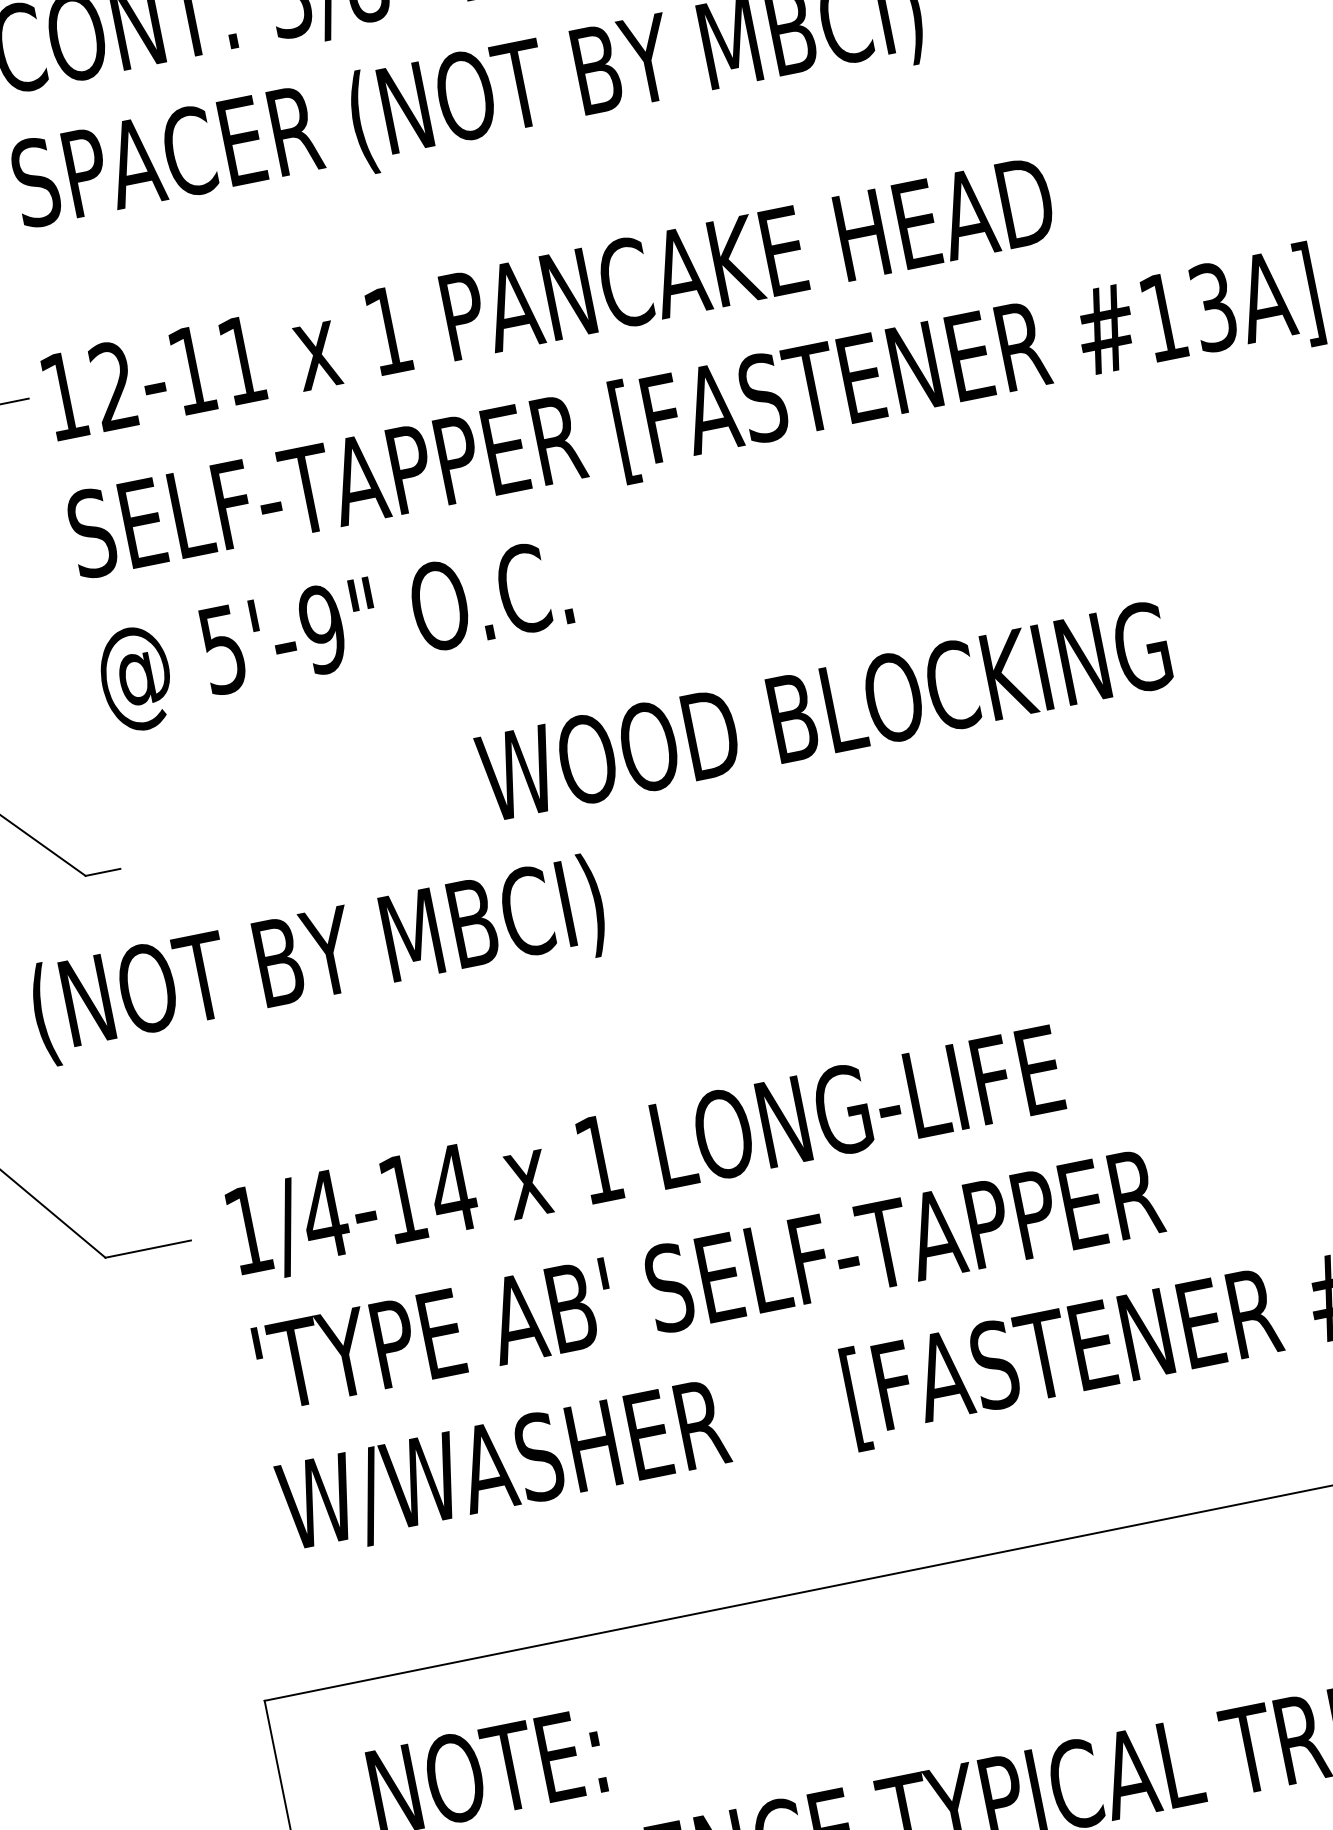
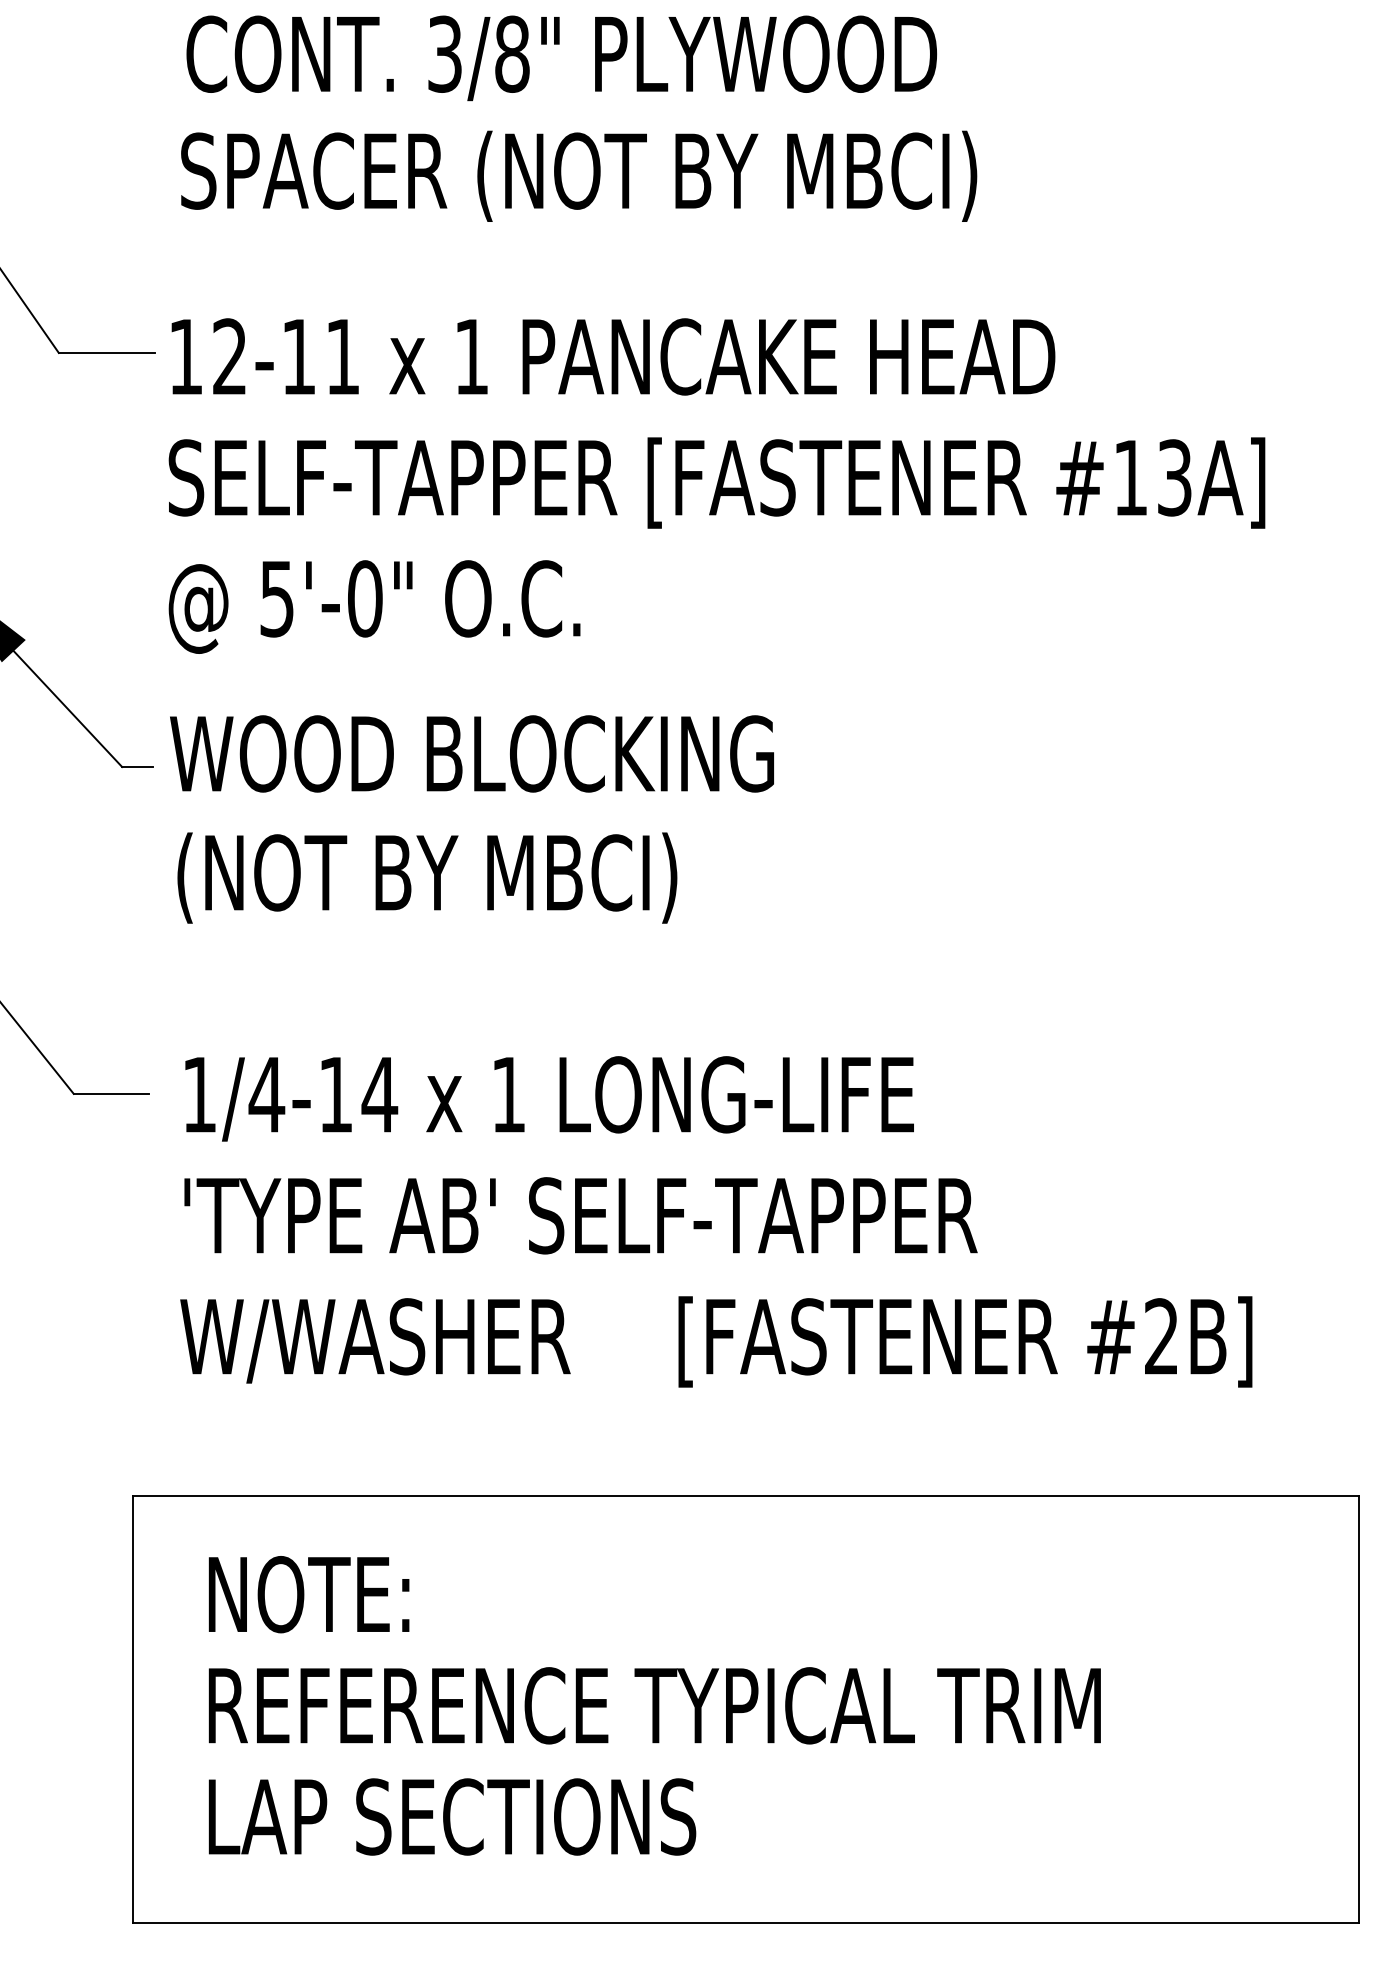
text: (321, 629) -> (364, 598), 5'-9" -> 5'-0"
text: (823, 711) -> (471, 753), moved
text: (318, 959) -> (427, 877), moved

